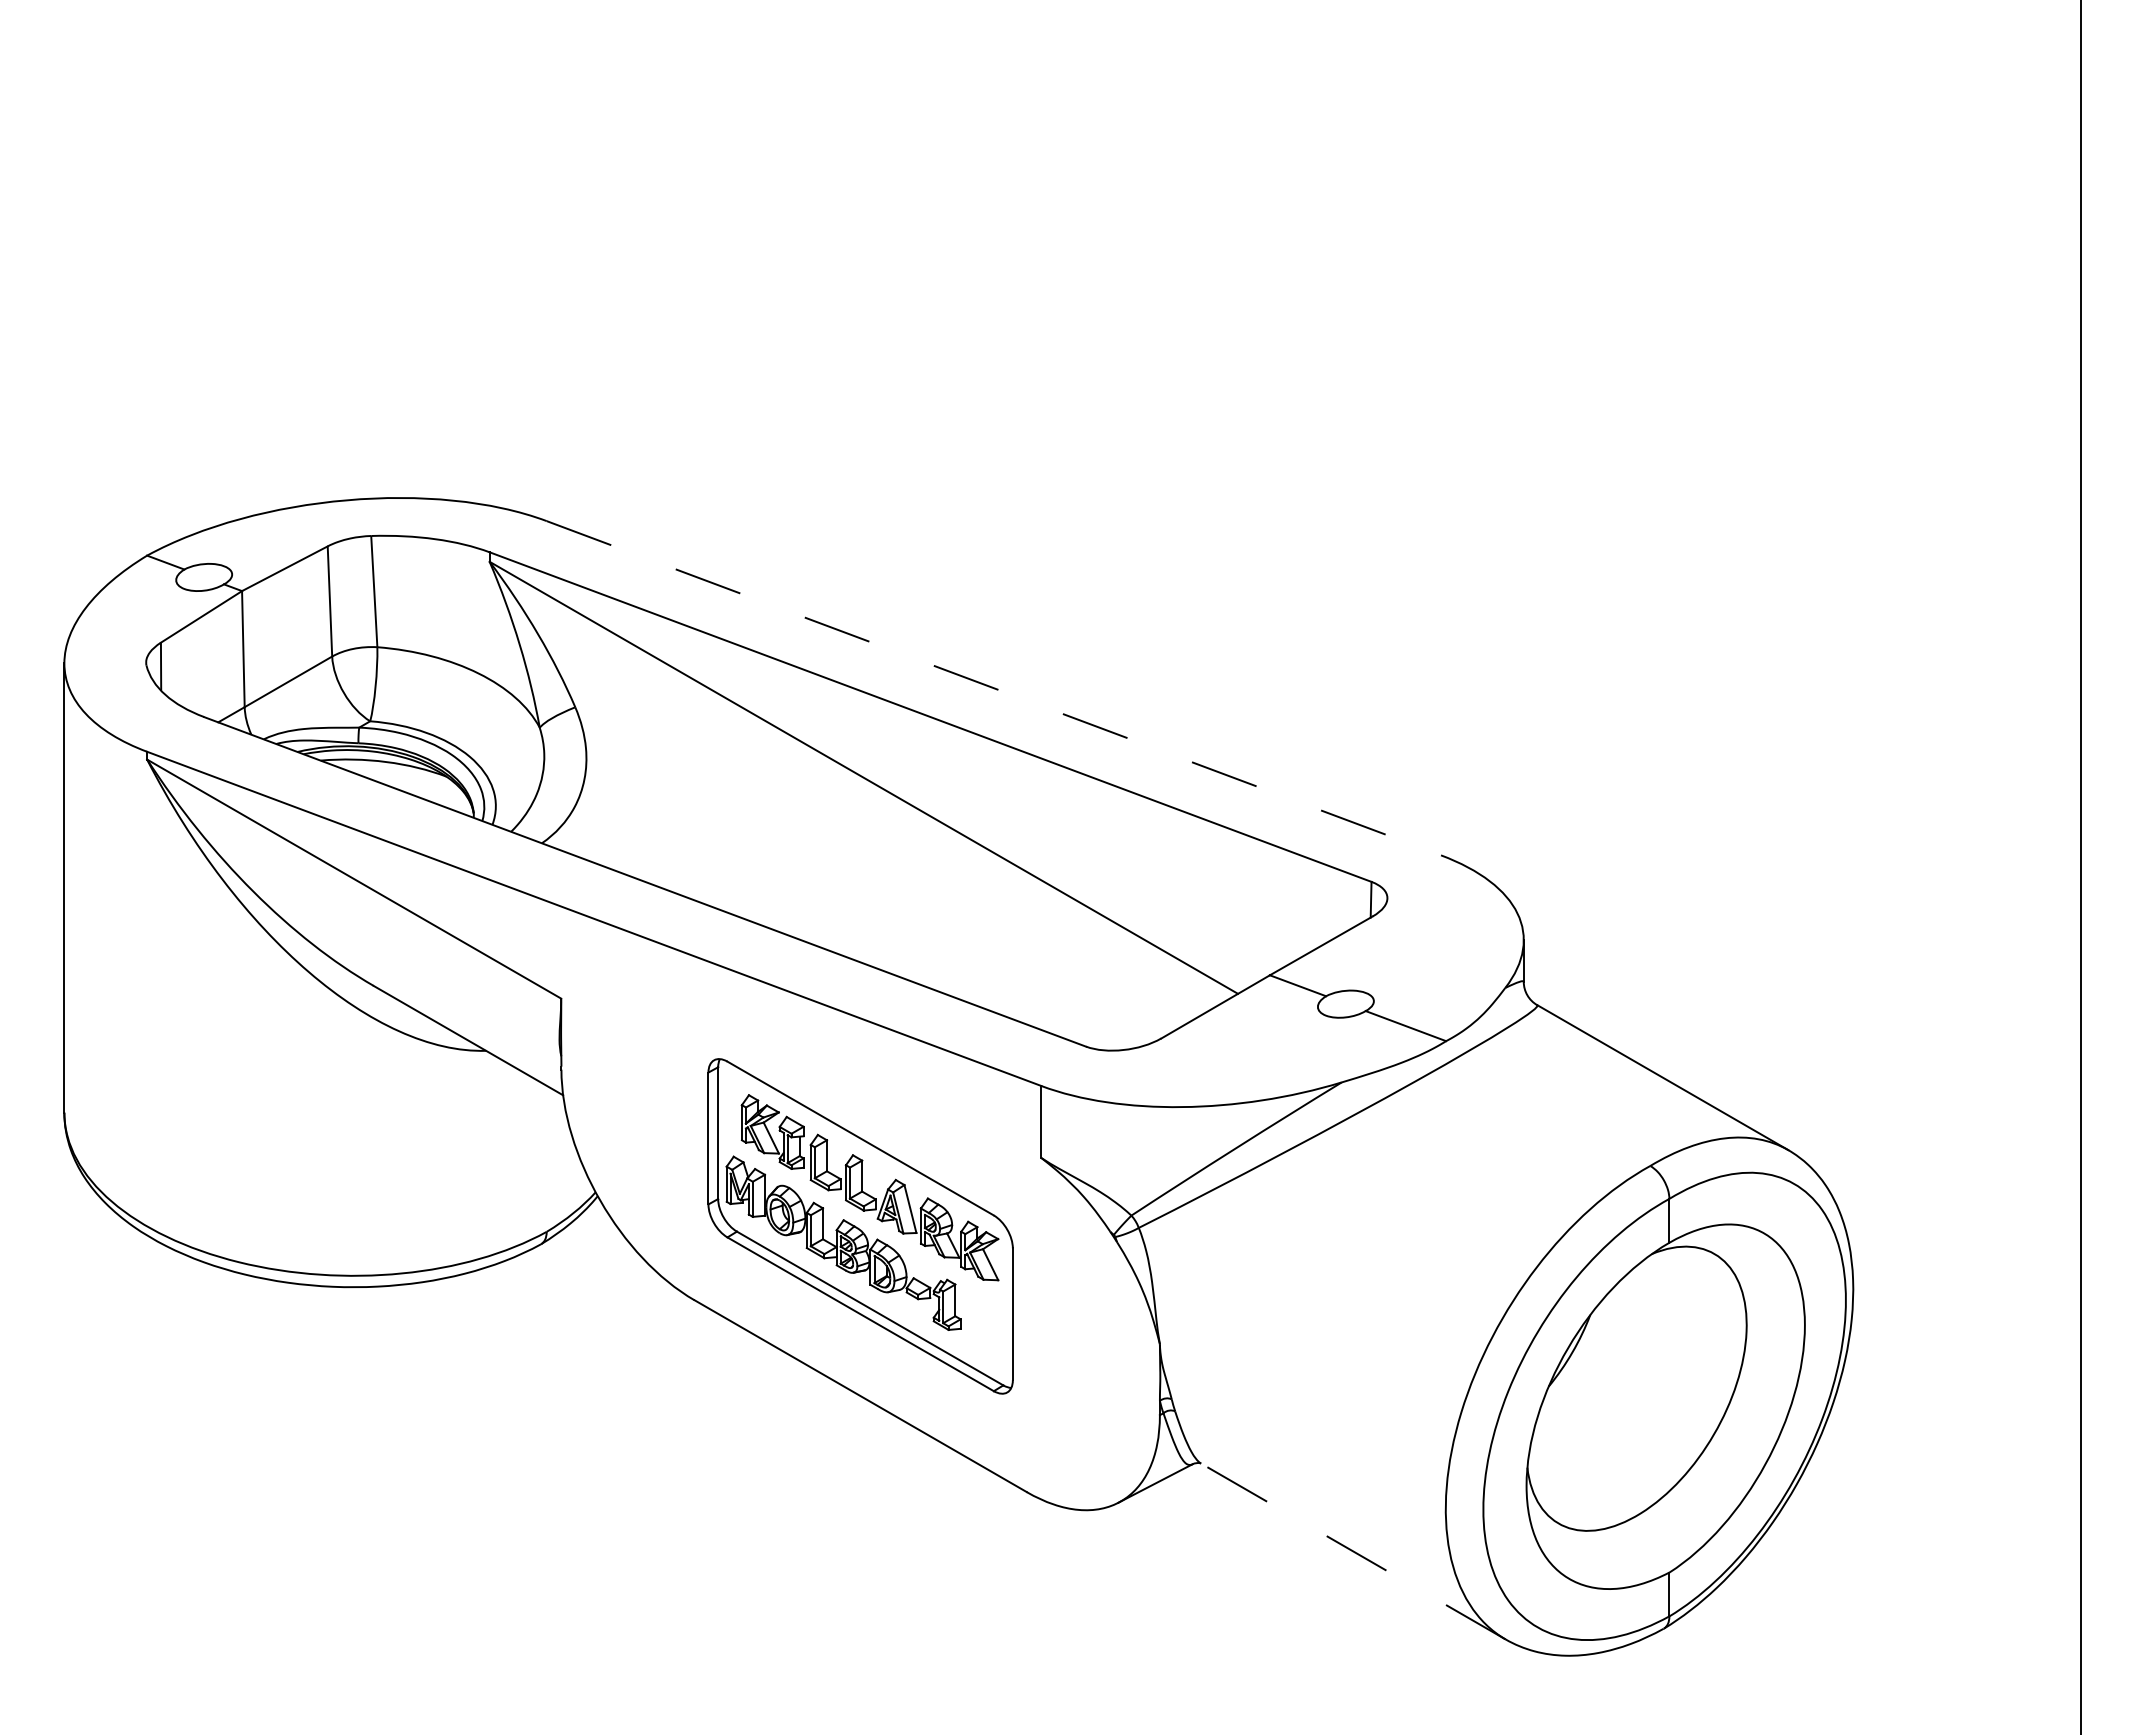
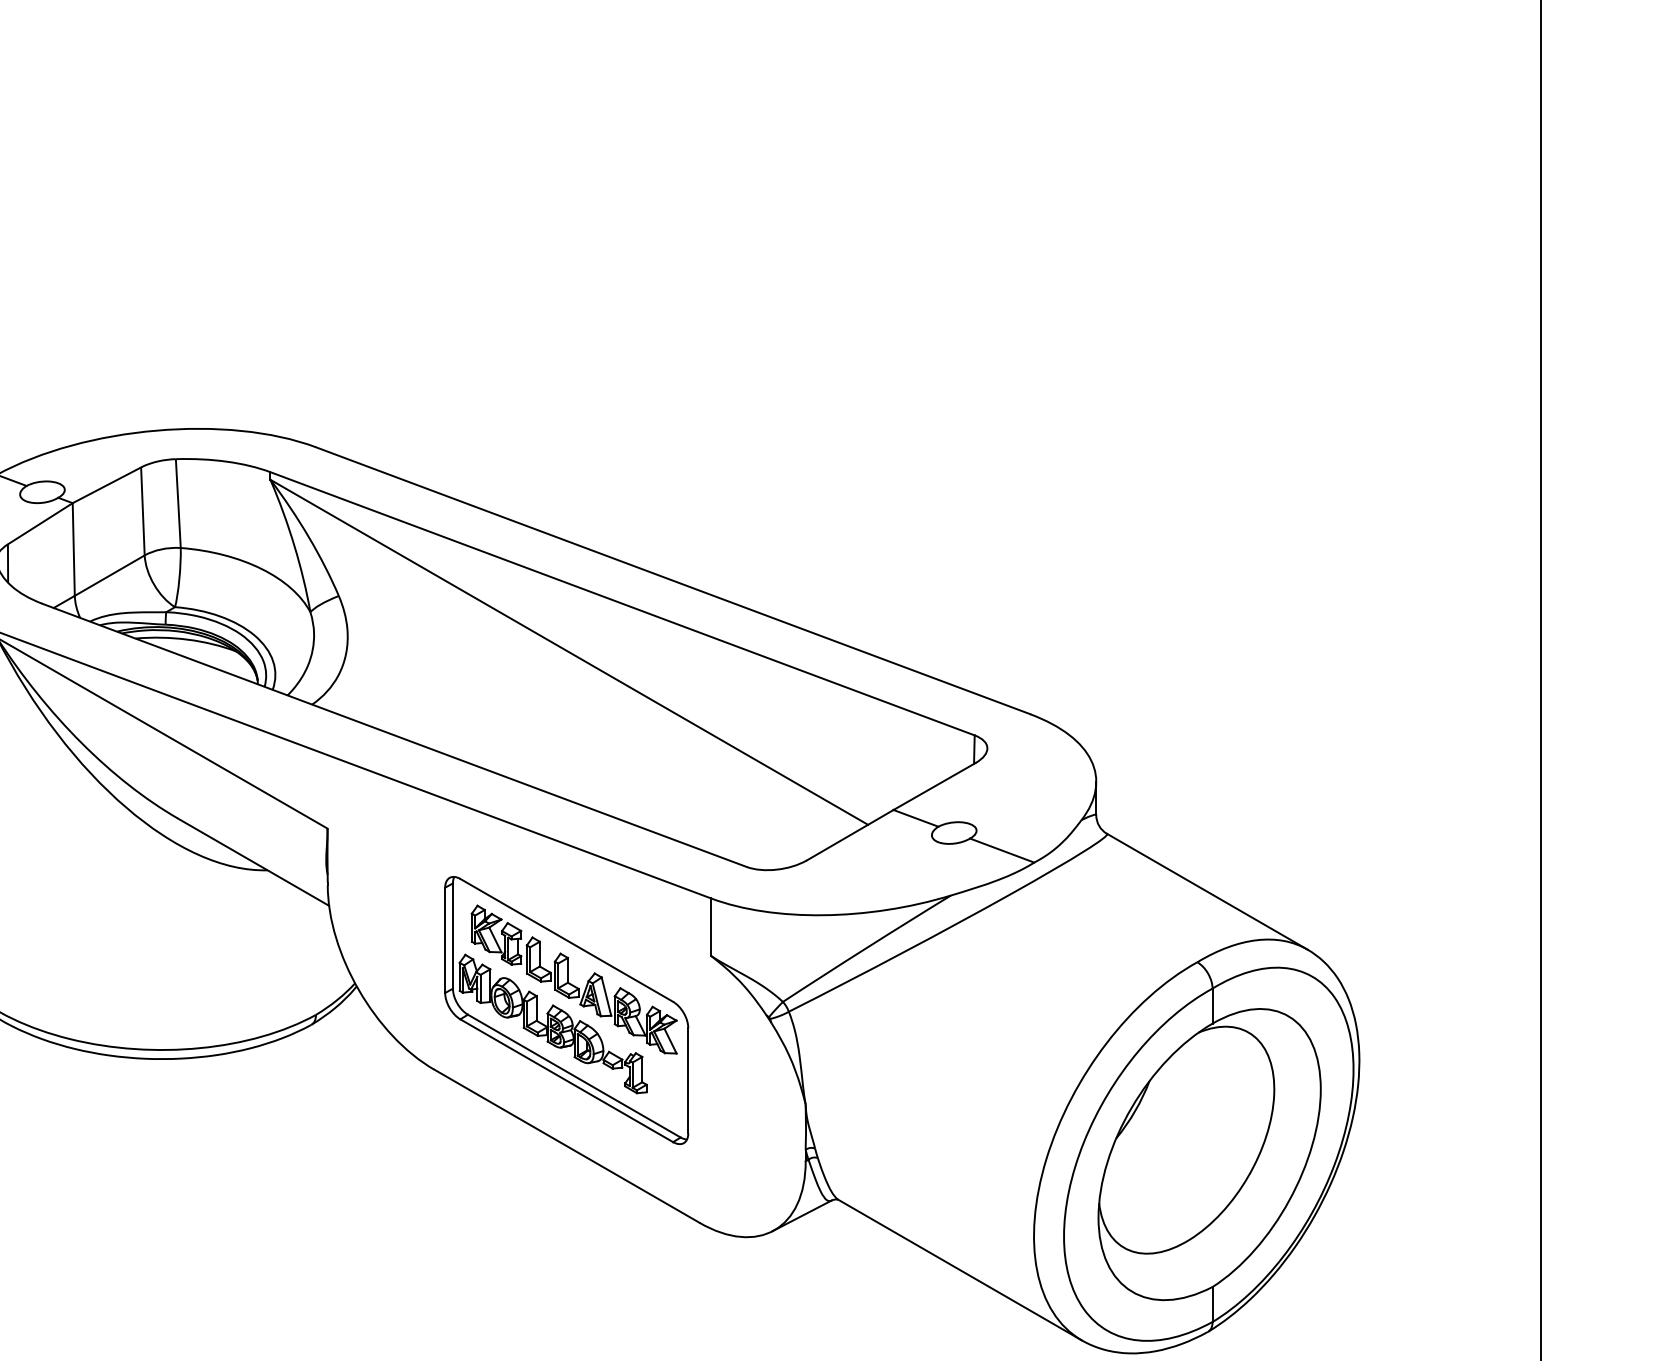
line: (994, 688) -> (673, 580), dashed -> solid
line: (1353, 1551) -> (960, 1270), dashed -> solid

